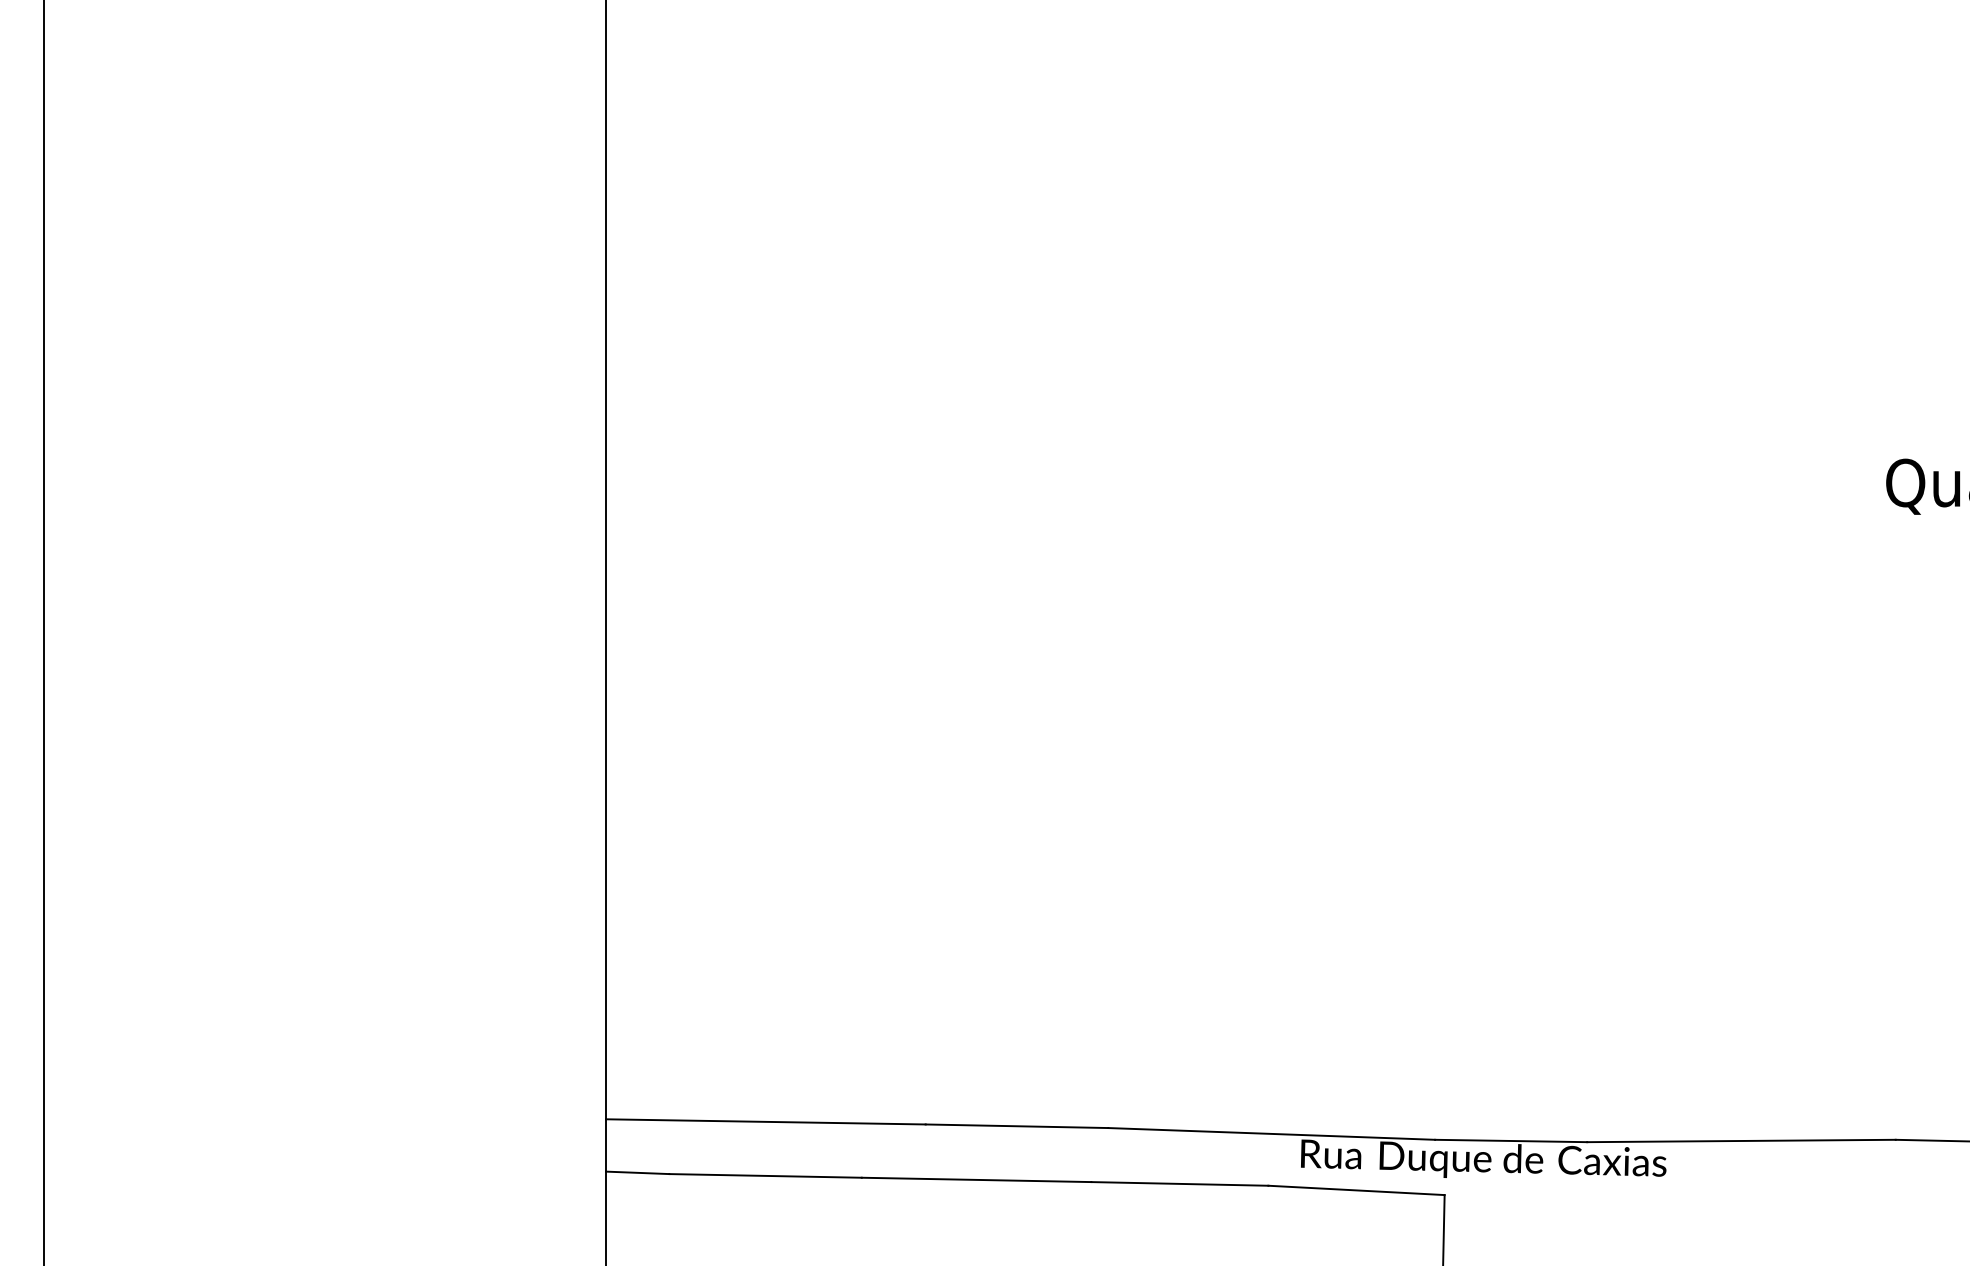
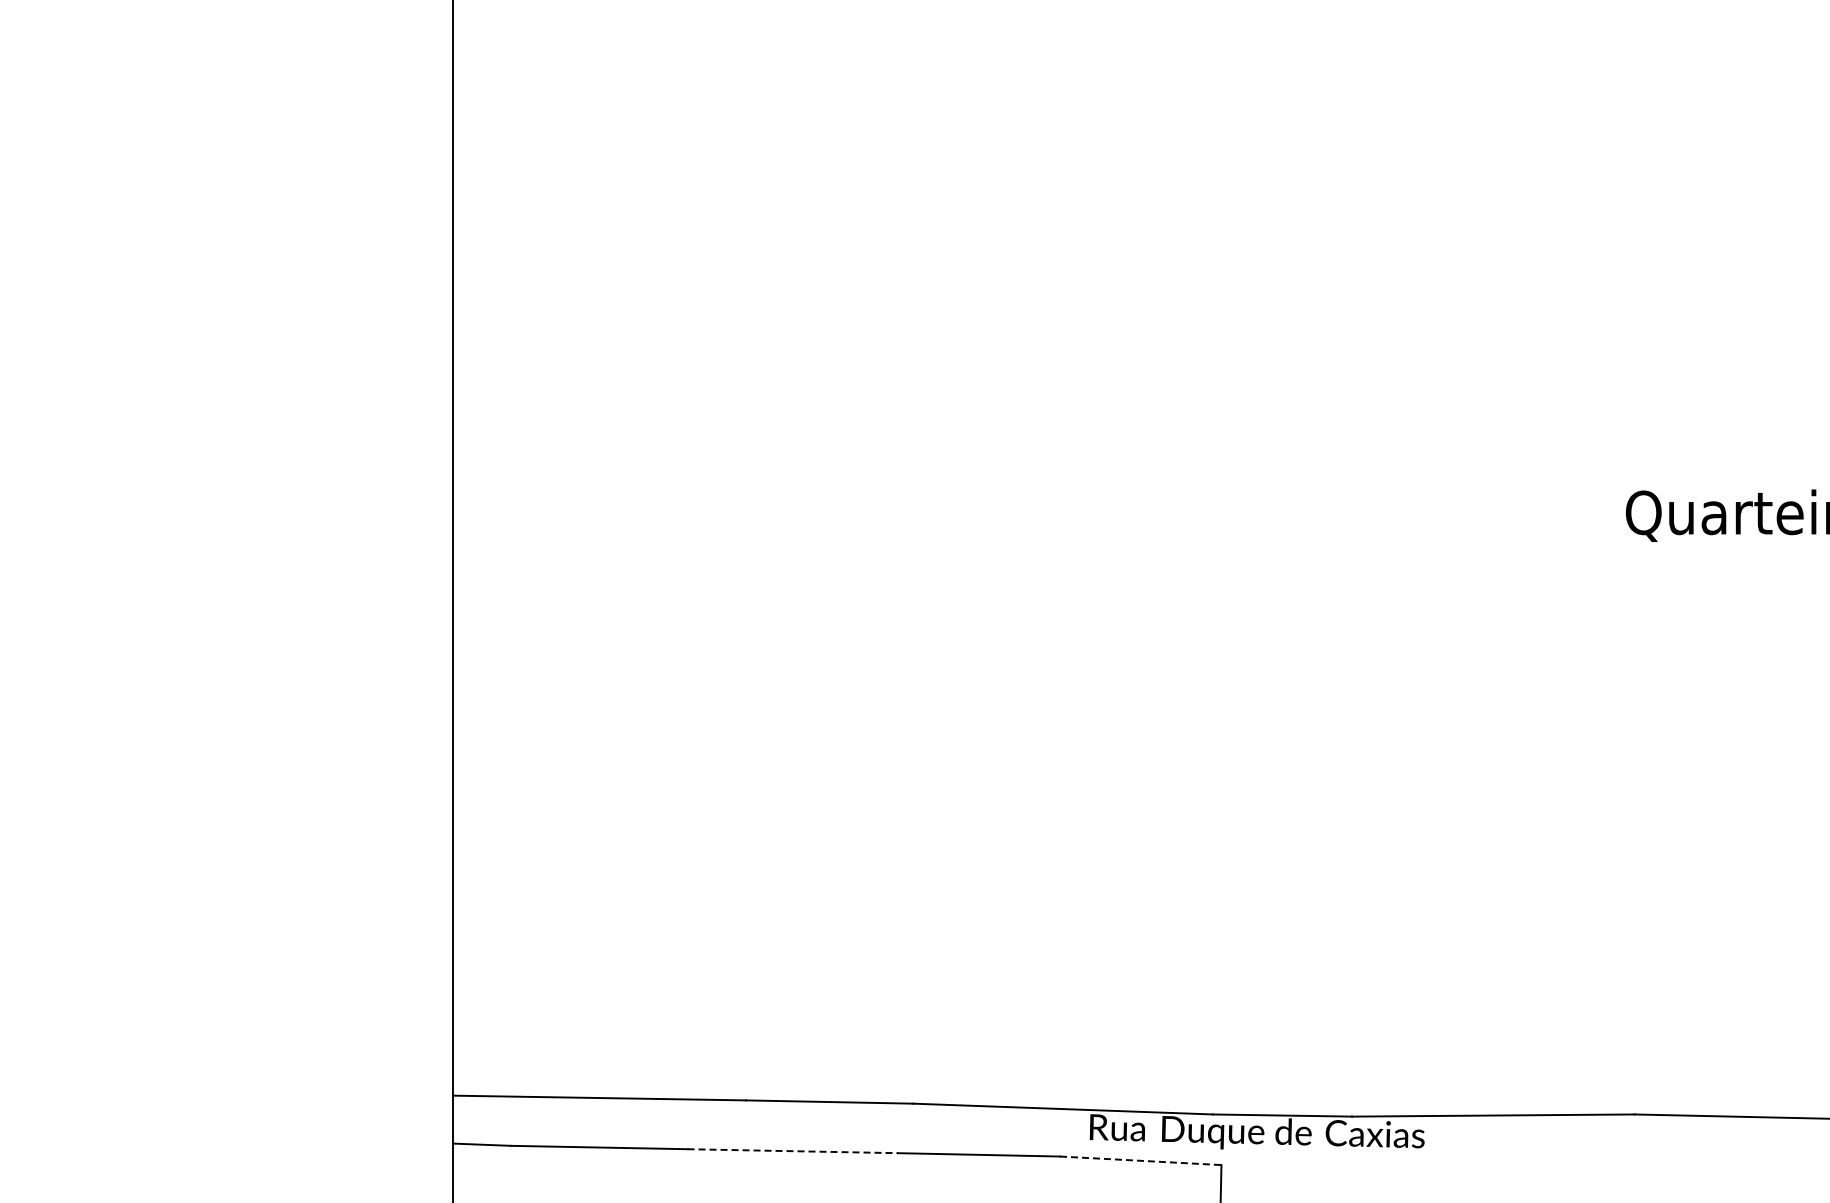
line: (977, 1180) -> (793, 1151), solid -> dashed
line: (1356, 1190) -> (1140, 1160), solid -> dashed

